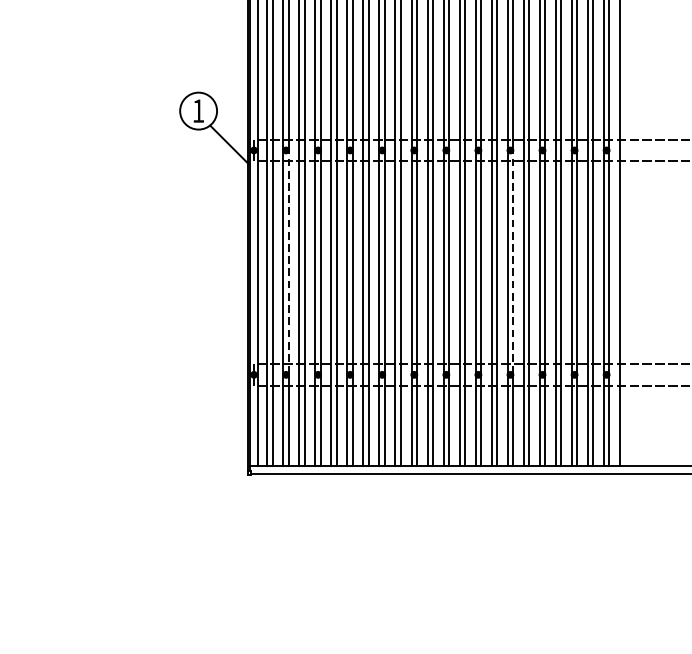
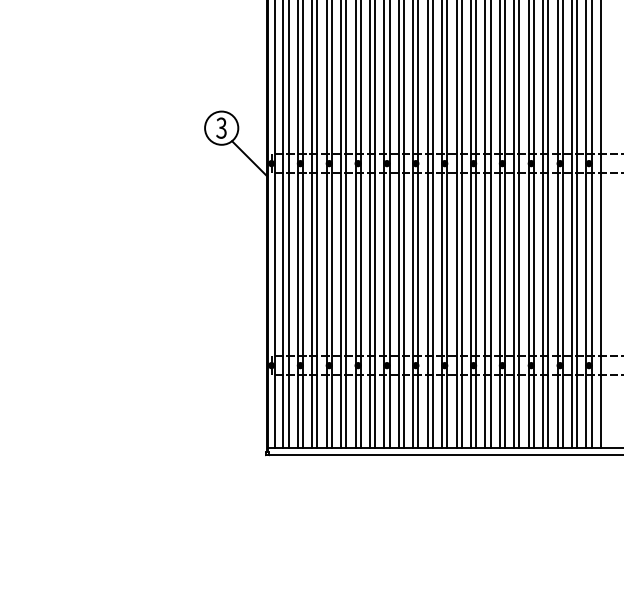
text: (198, 110) -> (221, 127), 1 -> 3
line: (288, 262) -> (302, 264), dashed -> solid
line: (512, 262) -> (504, 264), dashed -> solid

